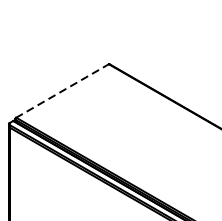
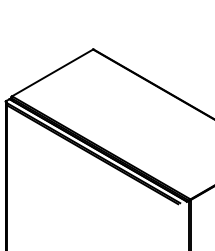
line: (62, 91) -> (52, 73), dashed -> solid

